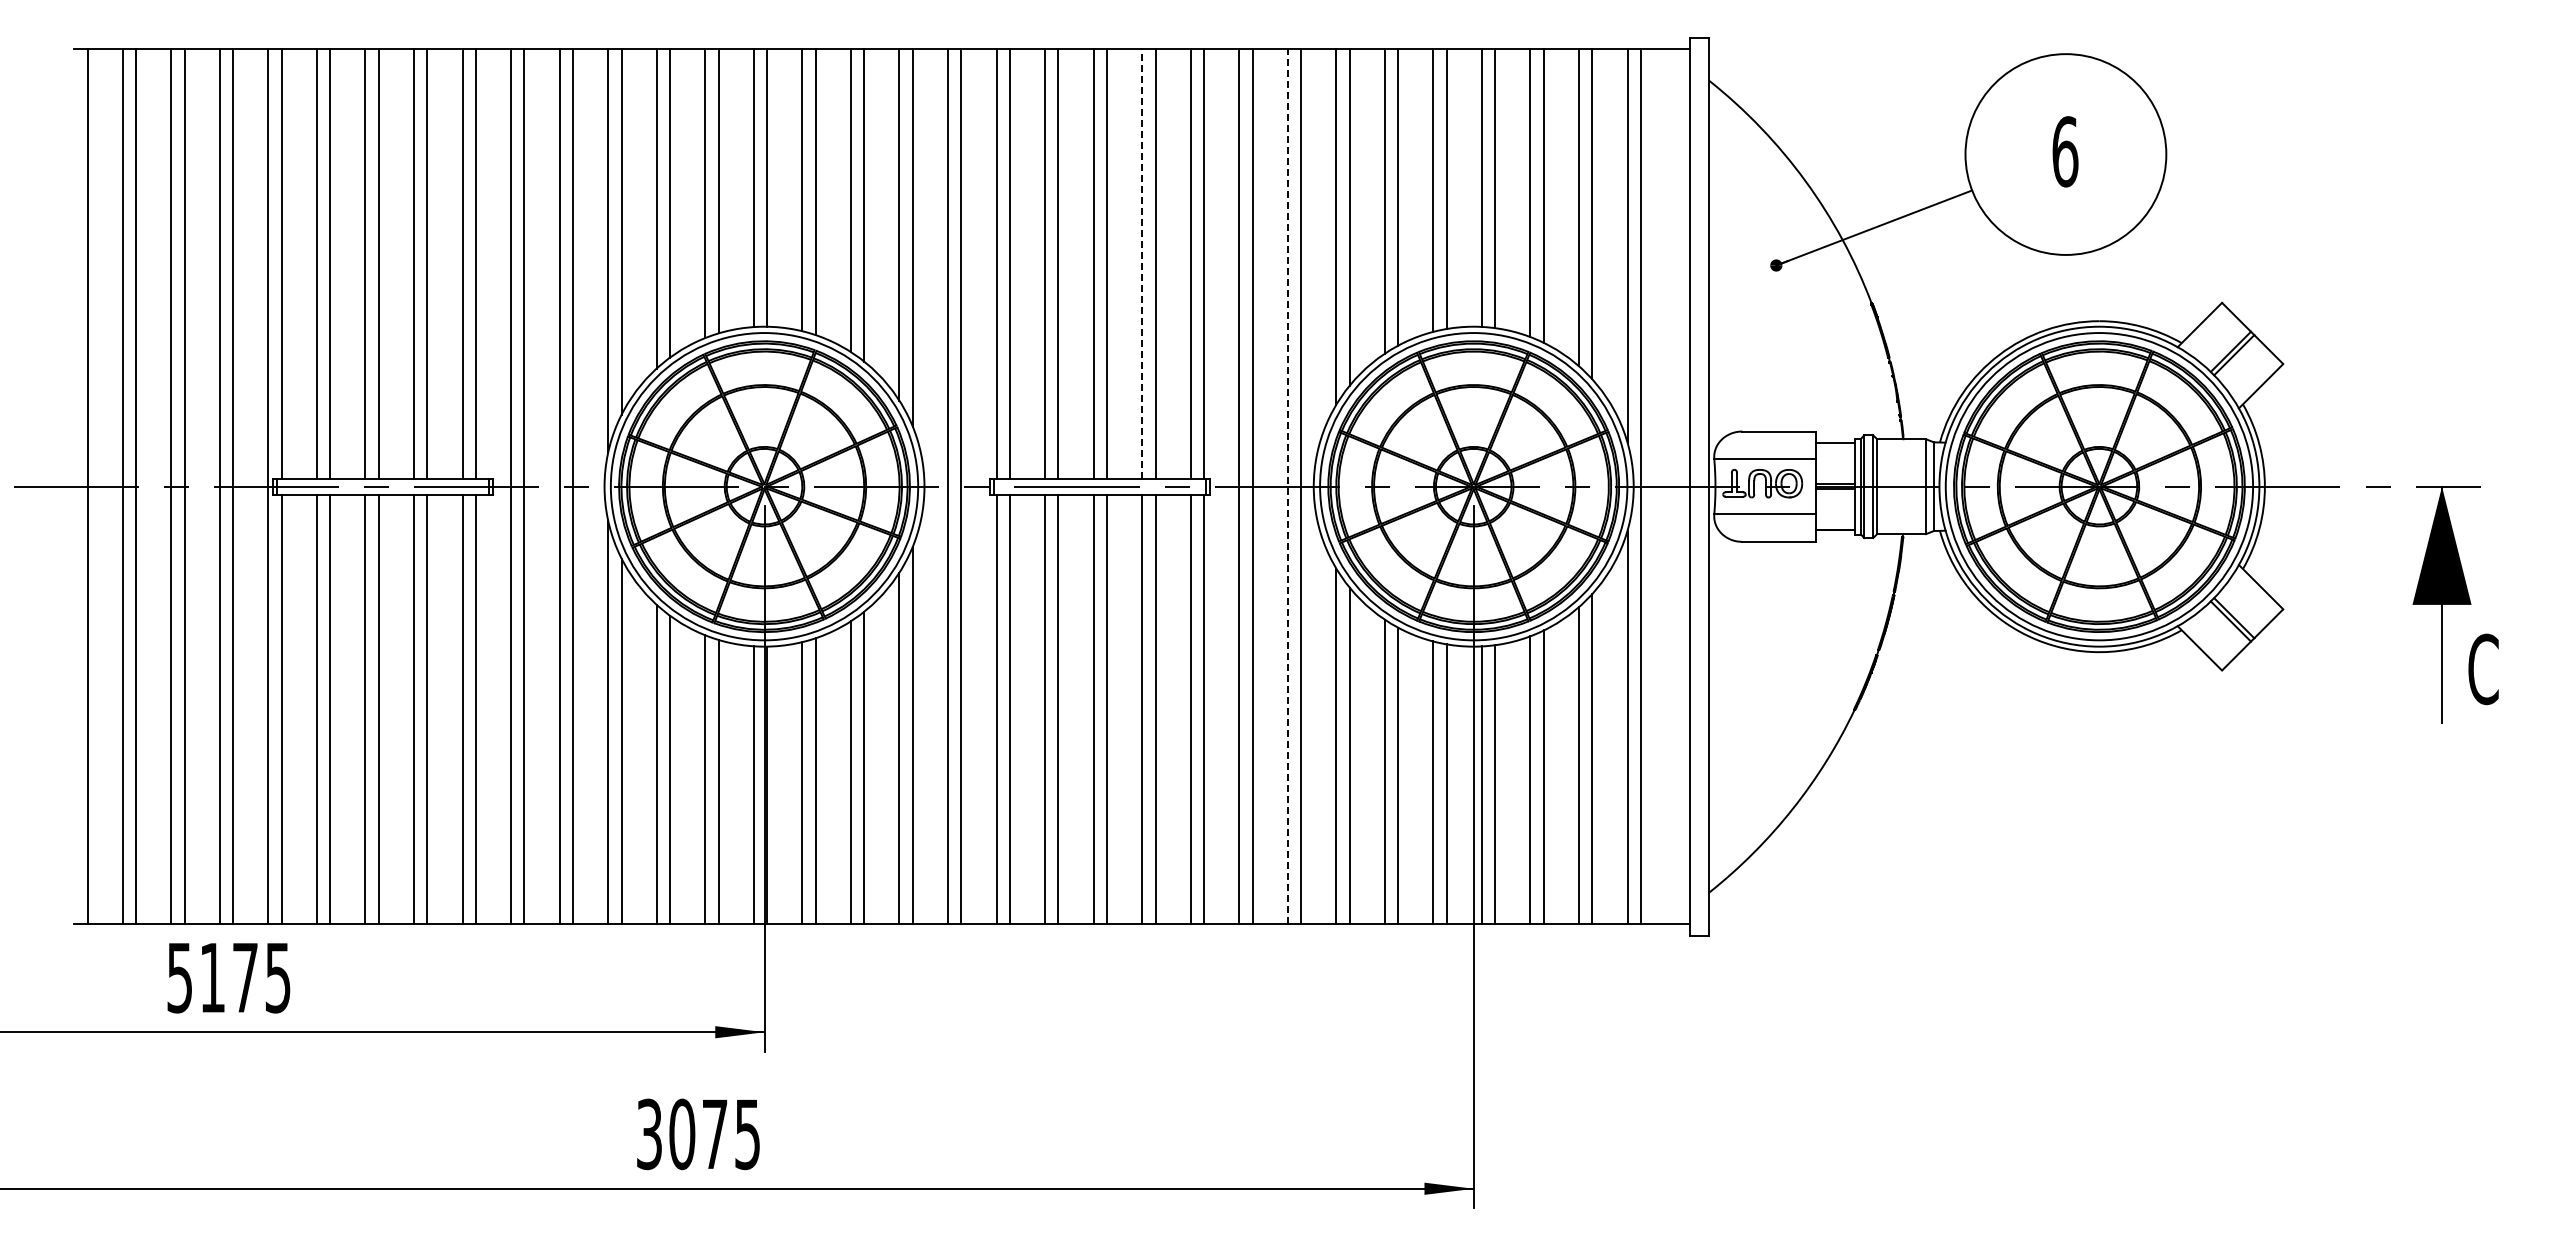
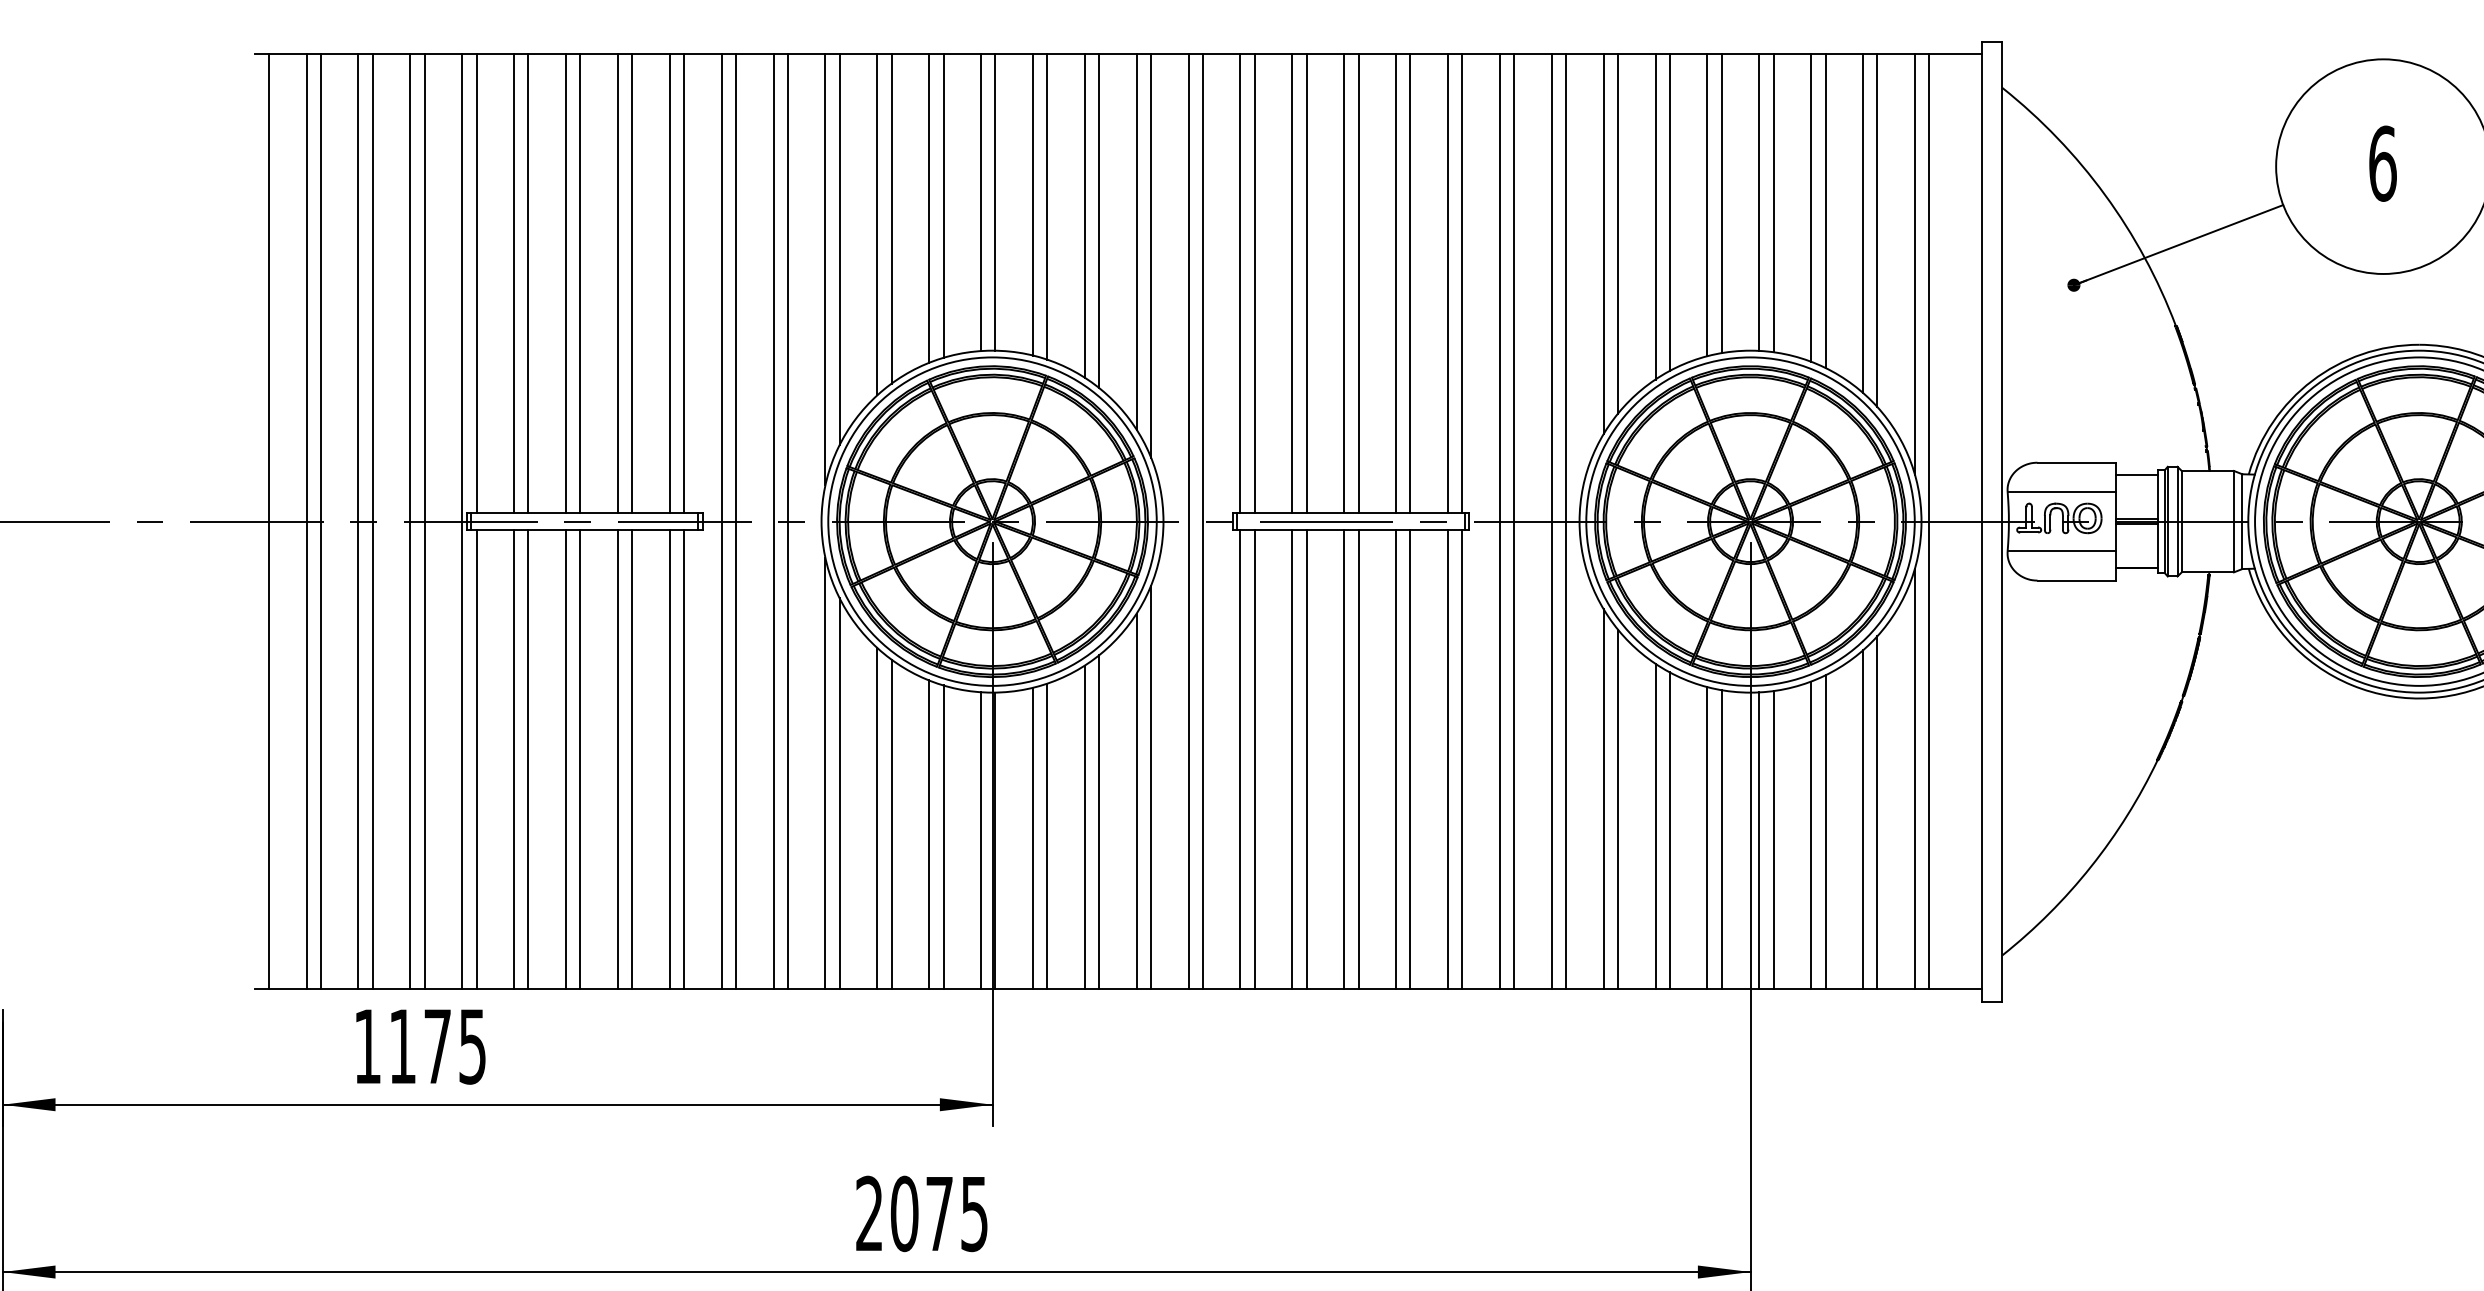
line: (1142, 264) -> (1396, 284), dashed -> solid
line: (1287, 486) -> (1551, 521), dashed -> solid
text: (179, 978) -> (367, 1047), 5175 -> 1175
text: (649, 1134) -> (869, 1214), 3075 -> 2075

